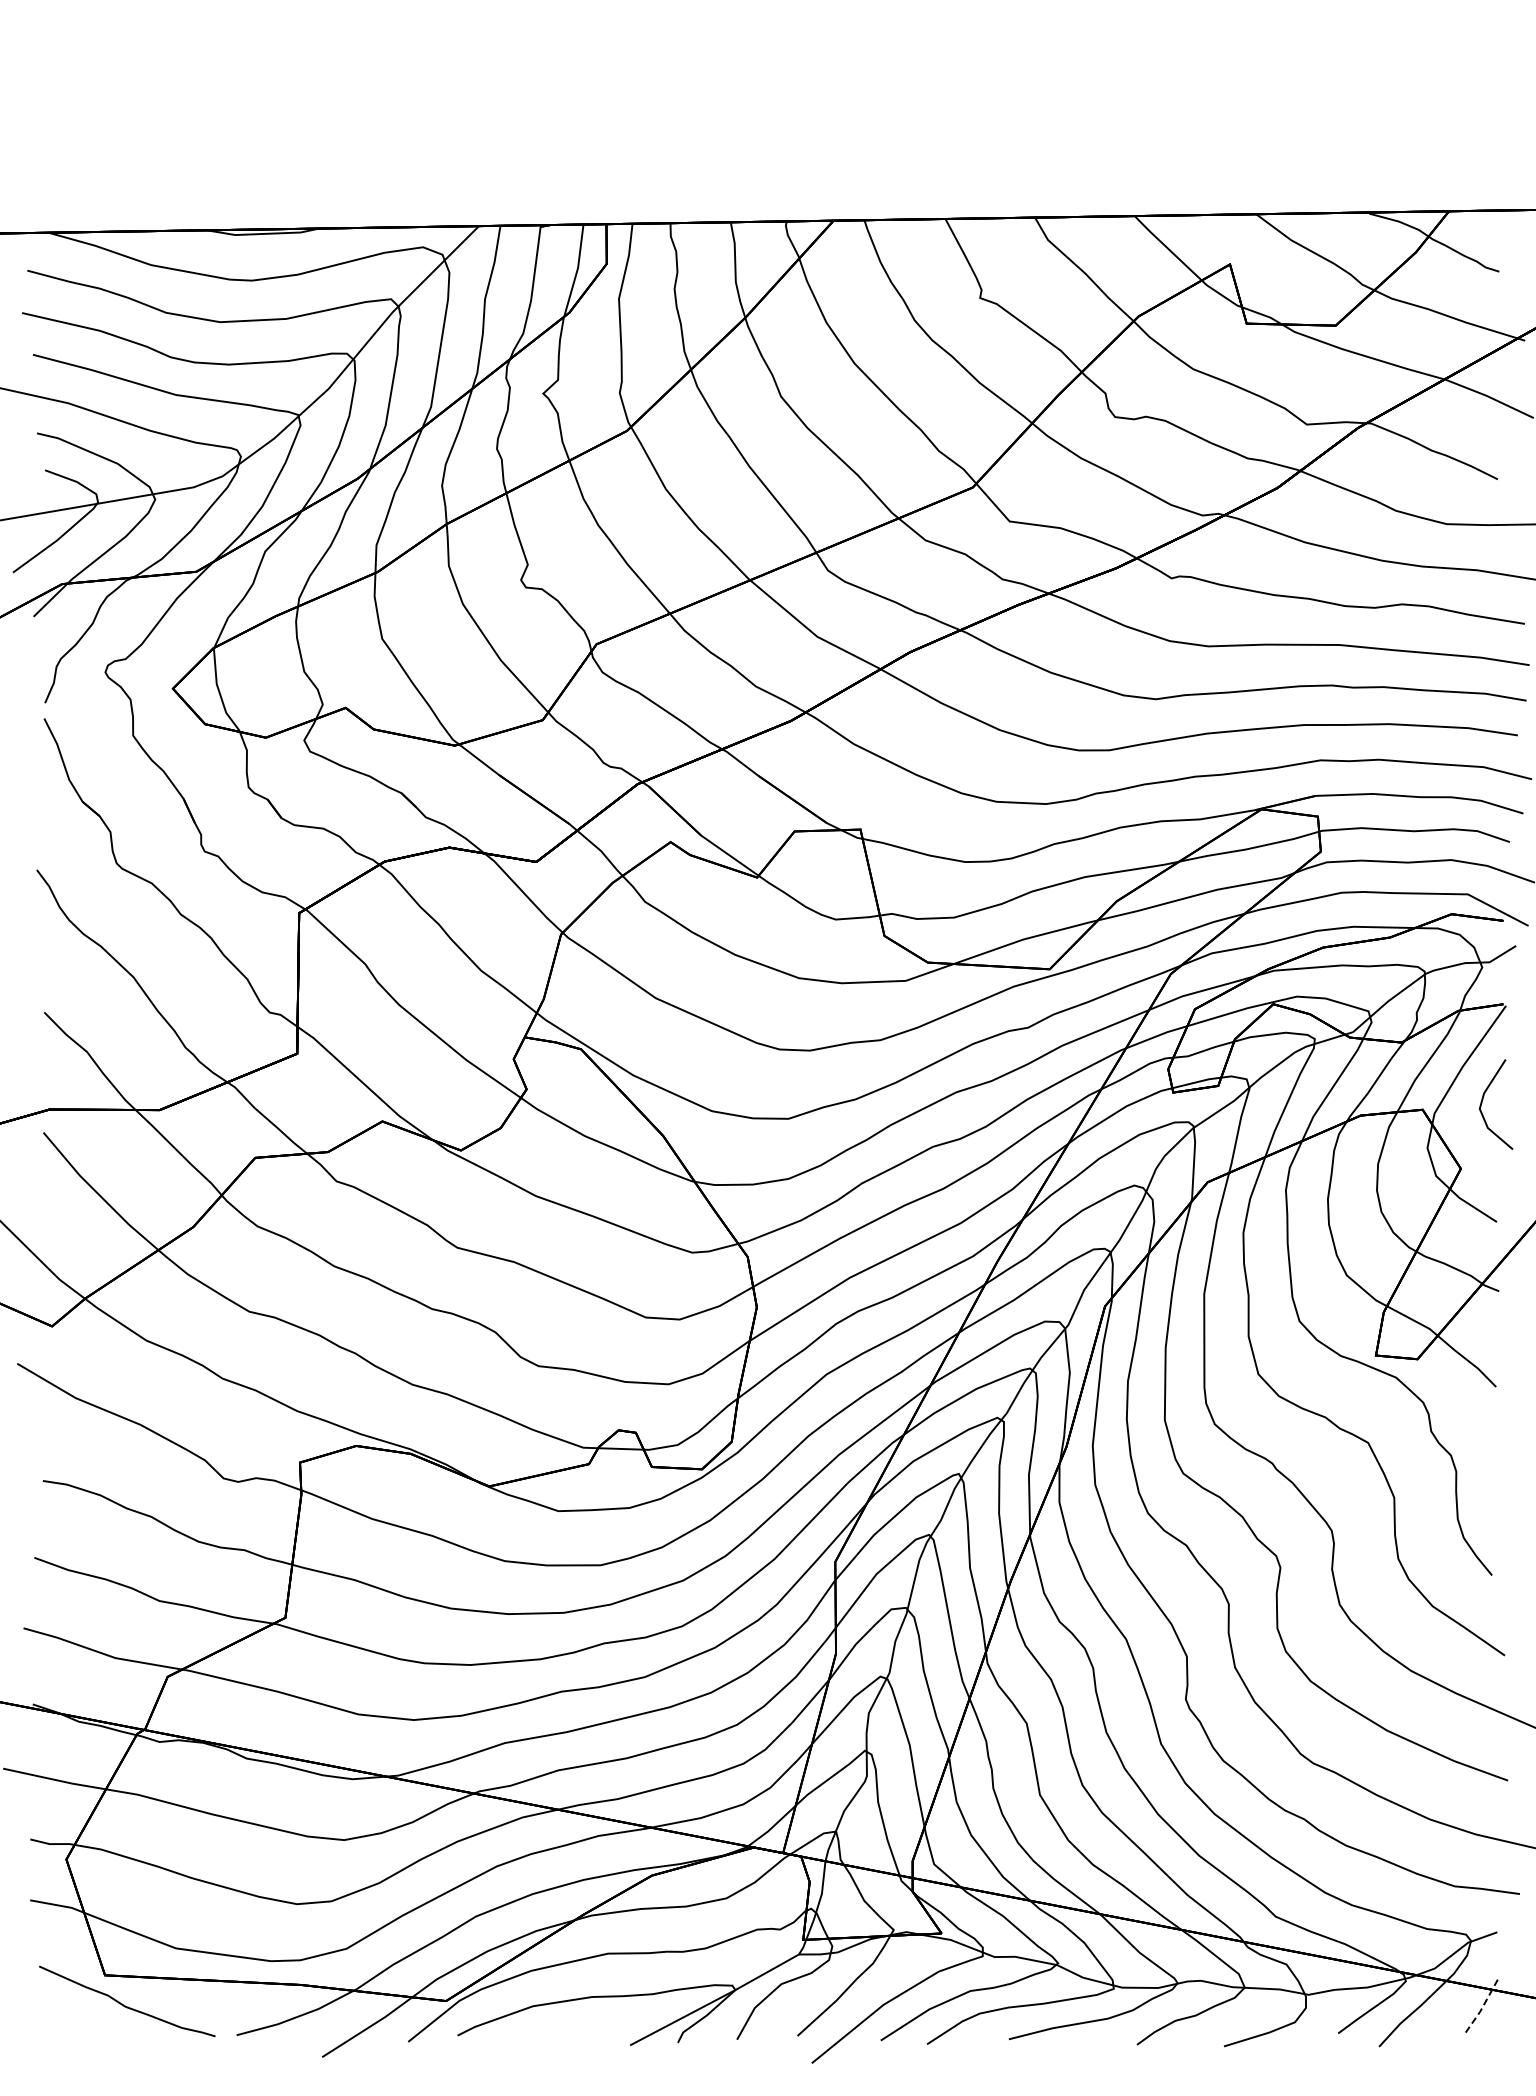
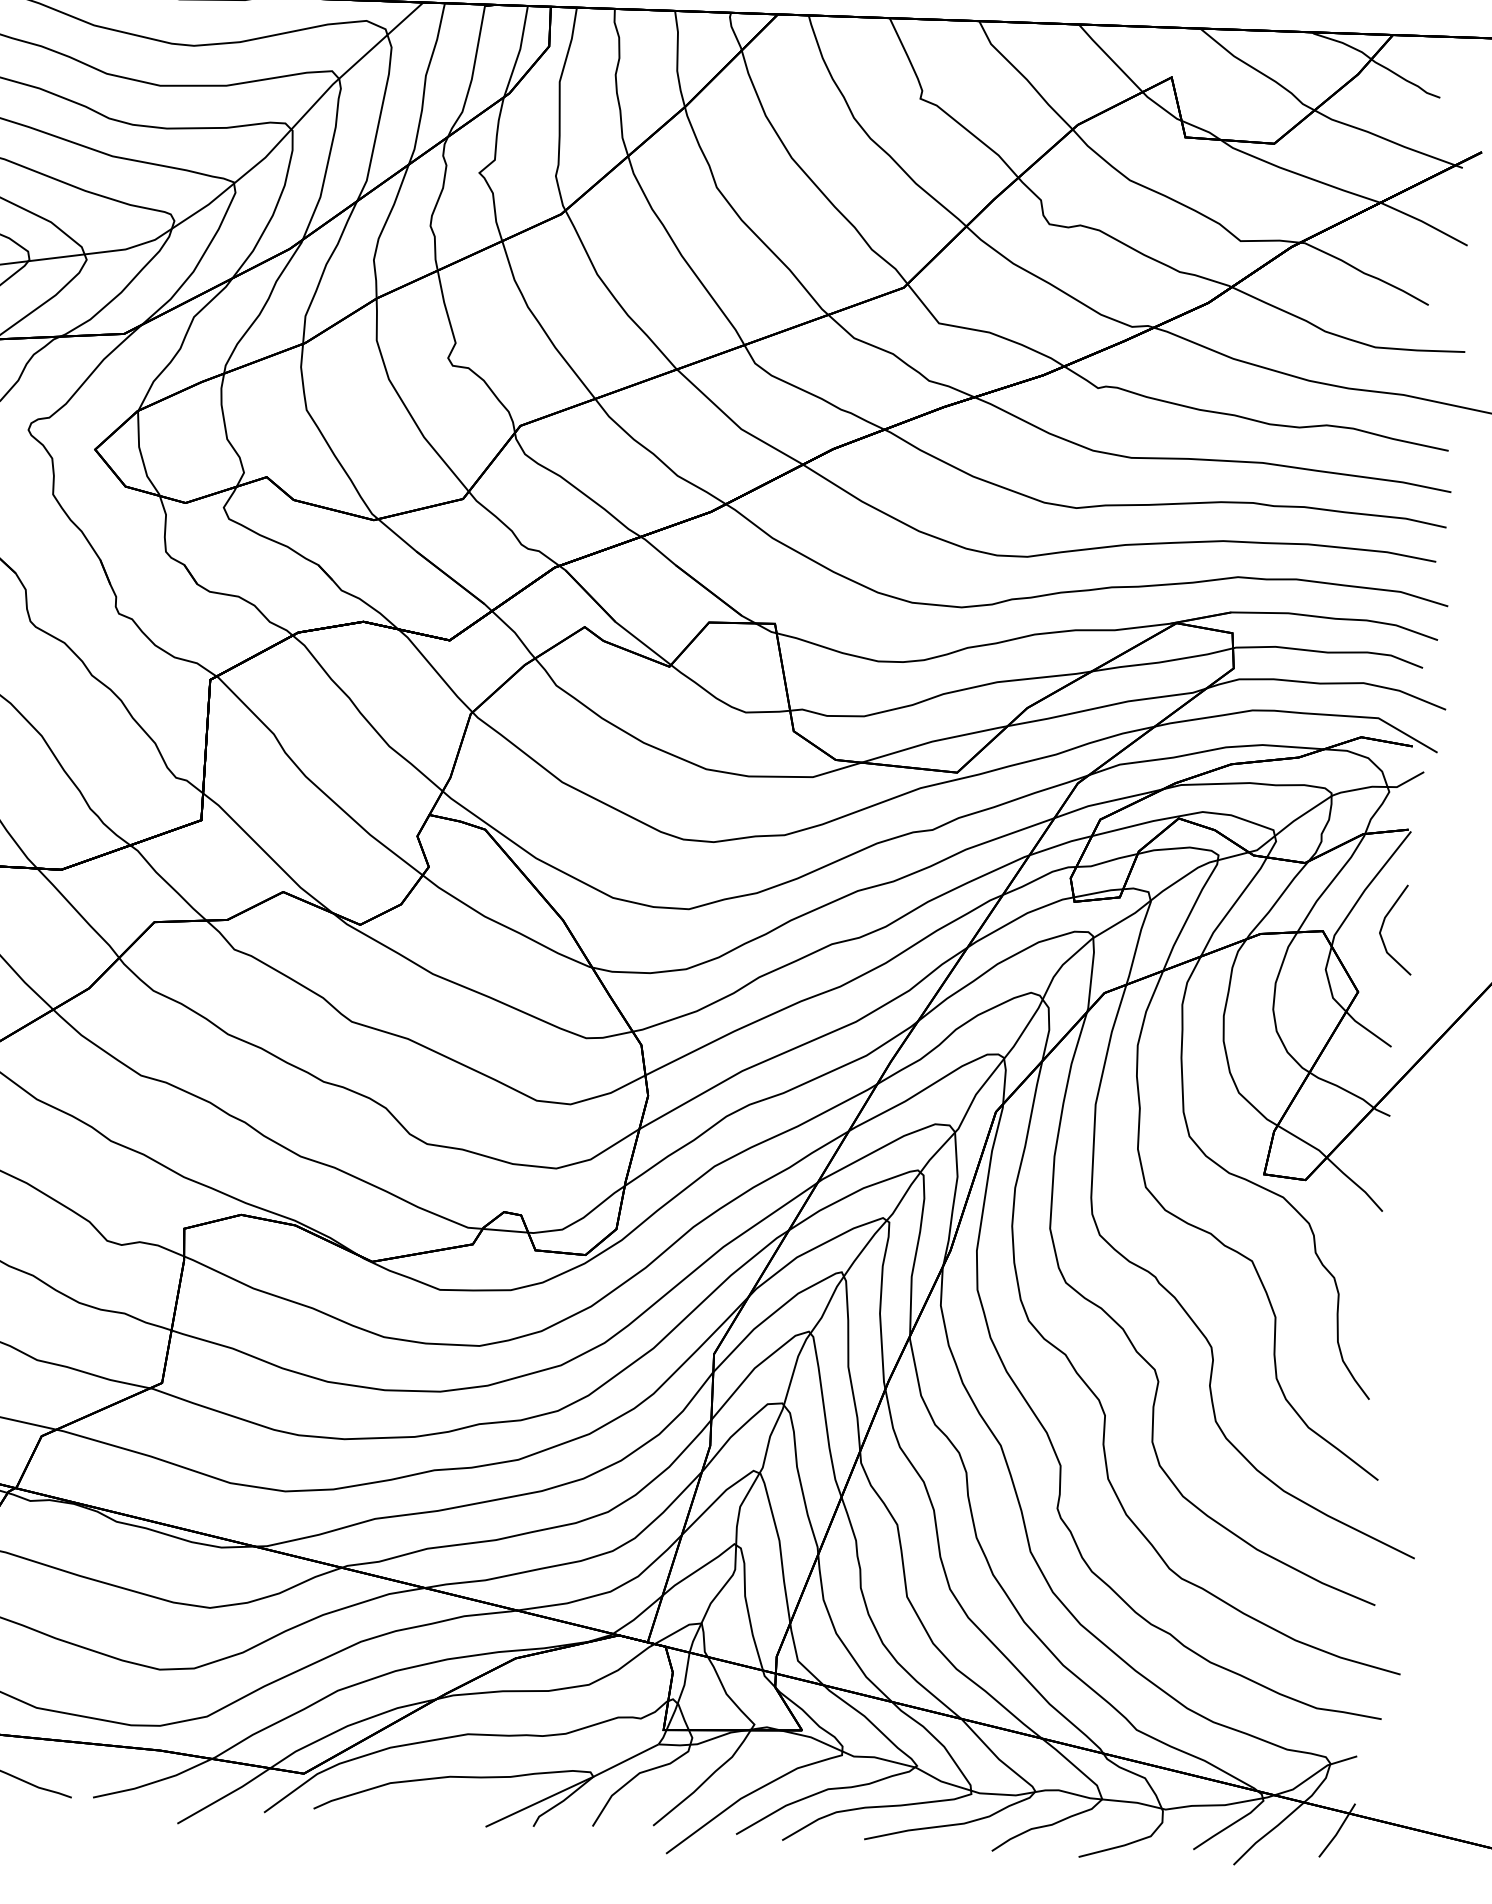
line: (1481, 2009) -> (1337, 1832), dashed -> solid

